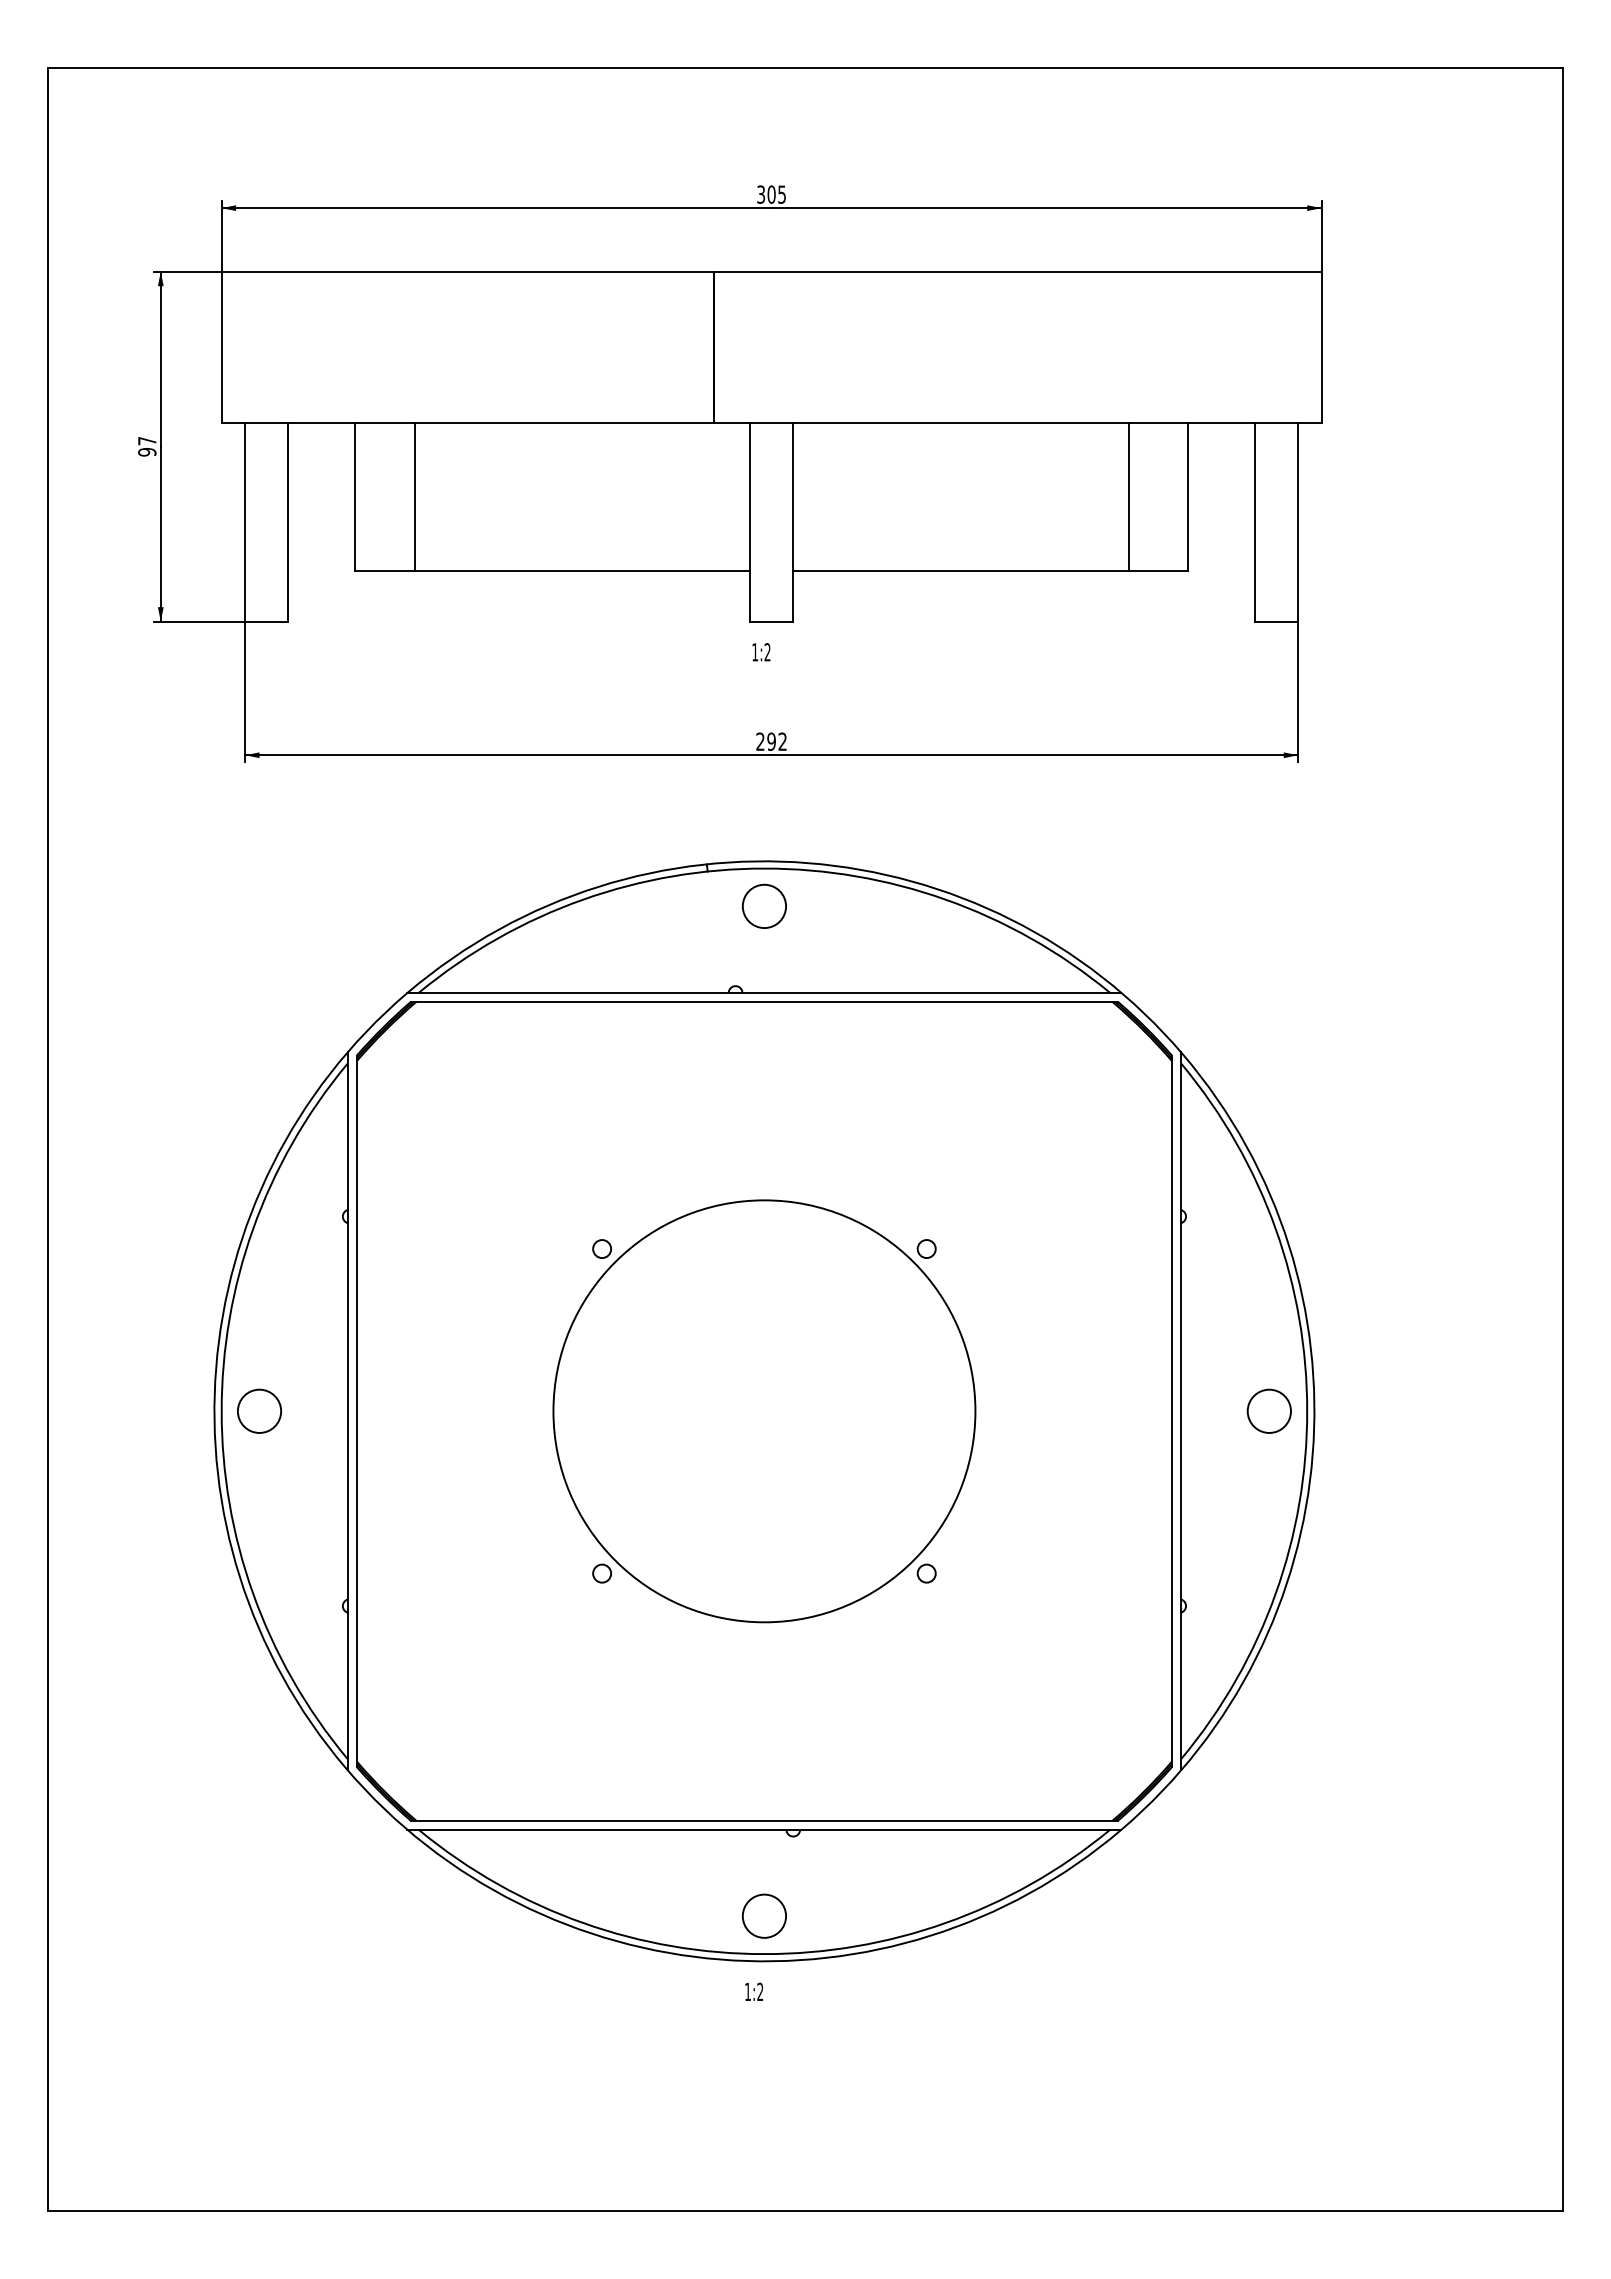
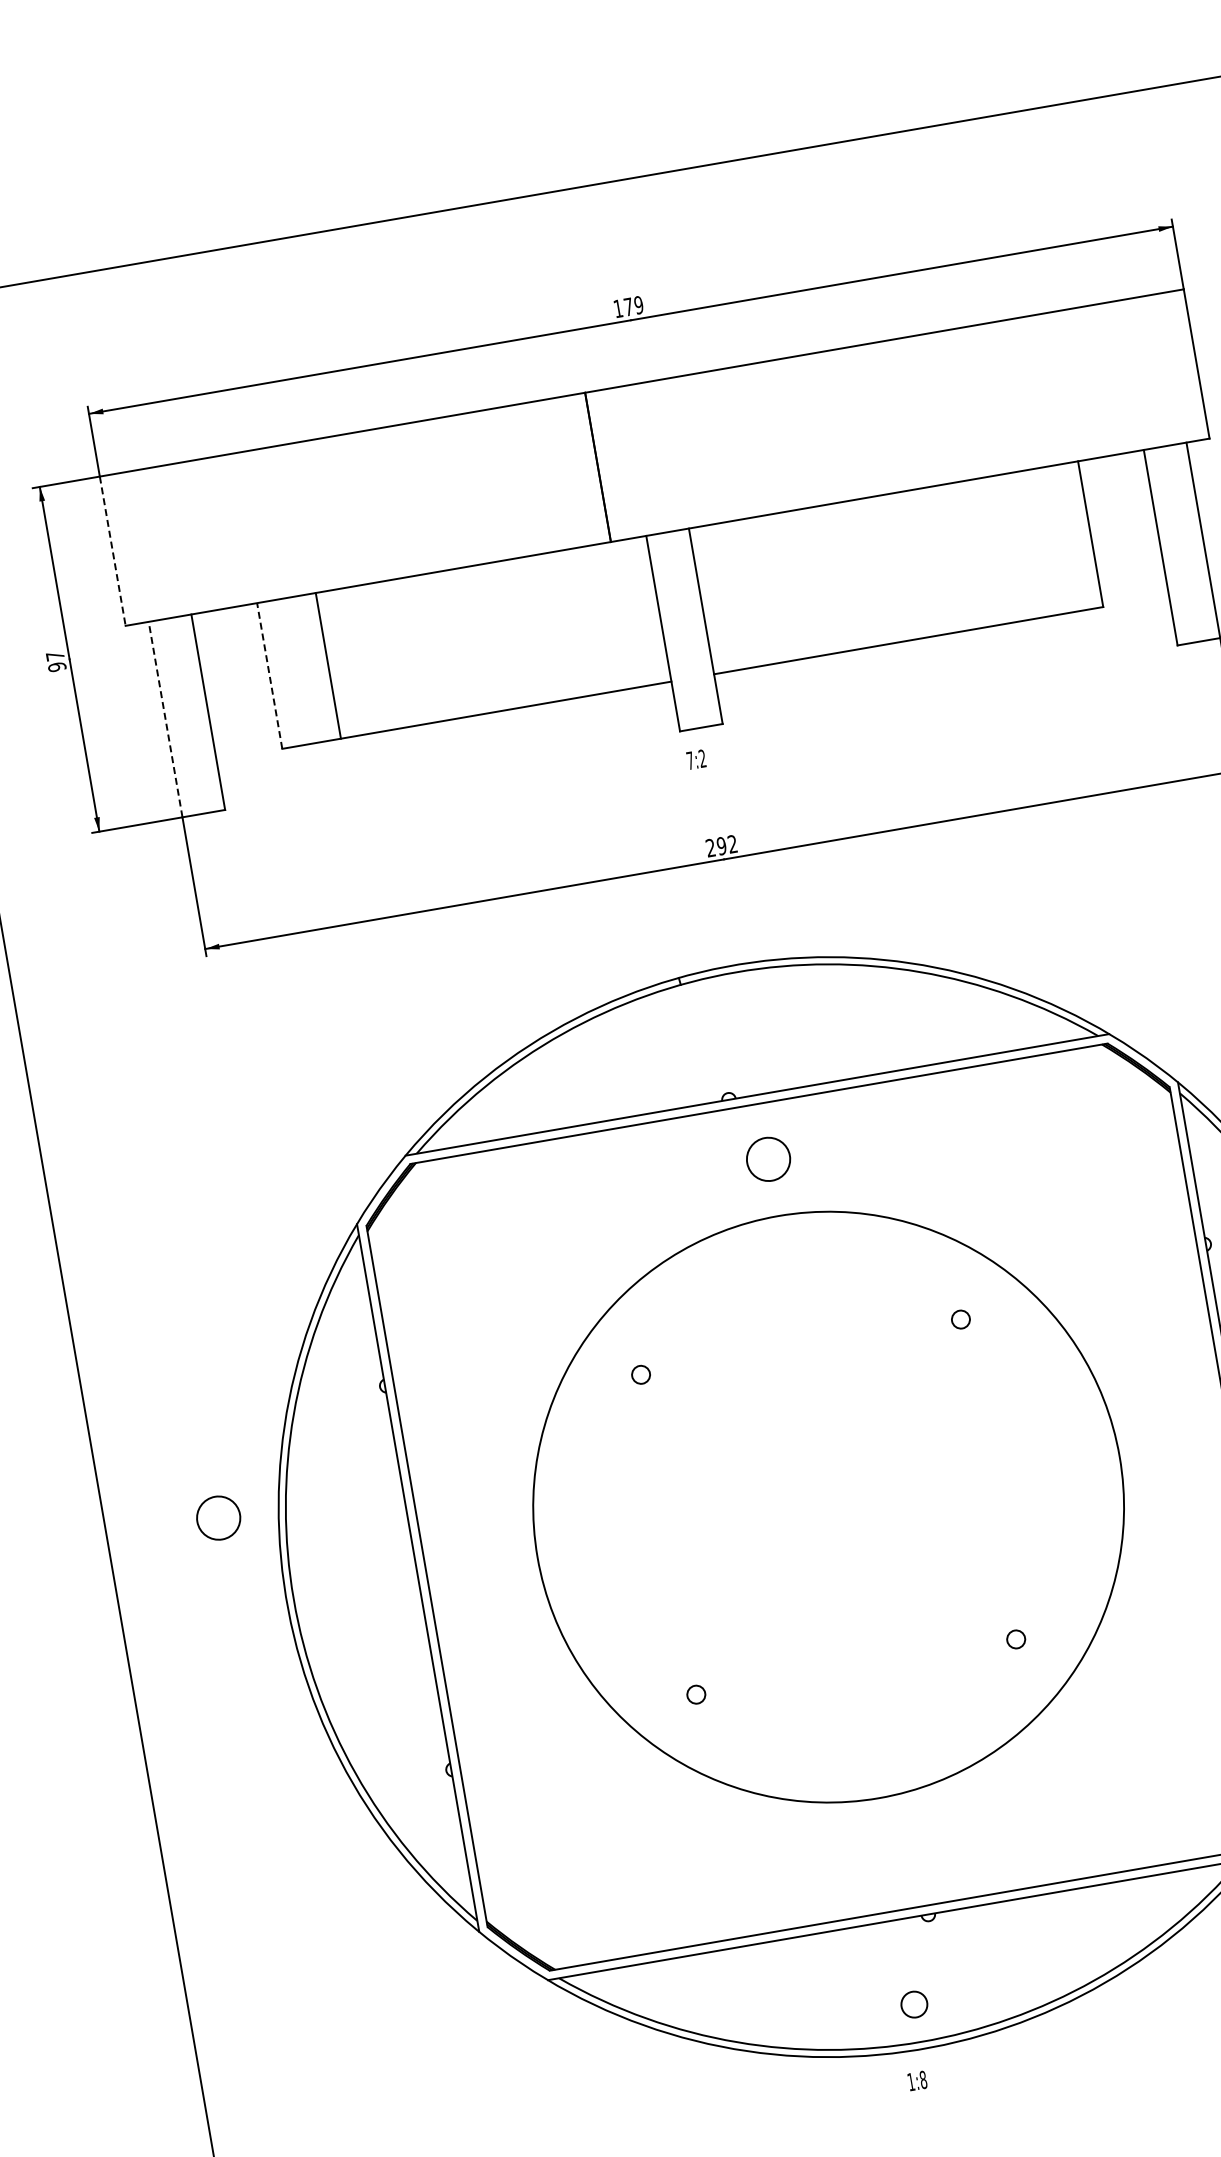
text: (771, 194) -> (628, 306), 305 -> 179
line: (221, 347) -> (112, 551), solid -> dashed
line: (355, 497) -> (270, 676), solid -> dashed
line: (1128, 497) -> (1031, 544), removed
line: (245, 521) -> (165, 718), solid -> dashed
text: (755, 652) -> (690, 760), 1:2 -> 7:2
circle: (763, 905) -> (767, 1158), moved
circle: (259, 1410) -> (218, 1517), moved
circle: (764, 1411) -> (828, 1507), size x1.4
circle: (763, 1915) -> (913, 2004), size x0.6
text: (760, 1991) -> (923, 2079), 1:2 -> 1:8

